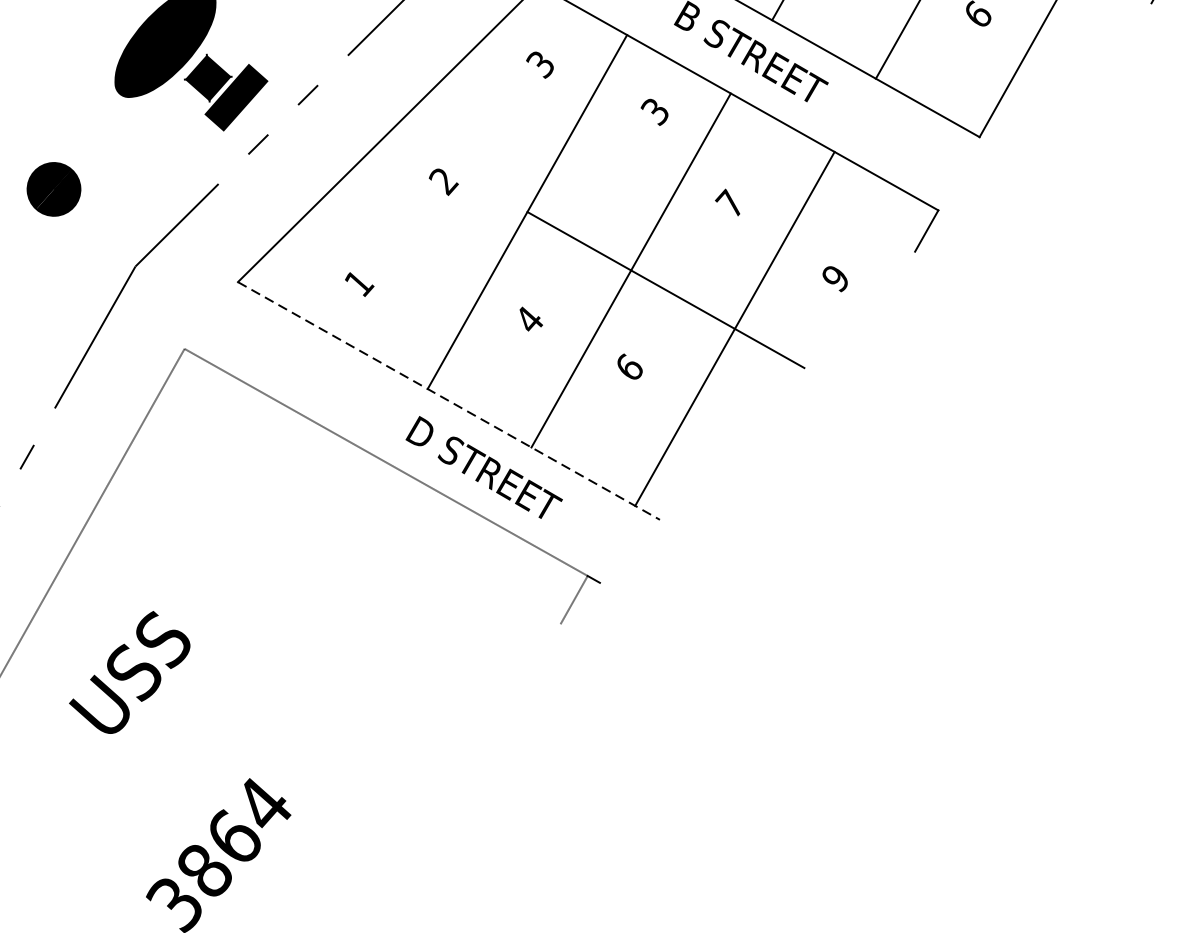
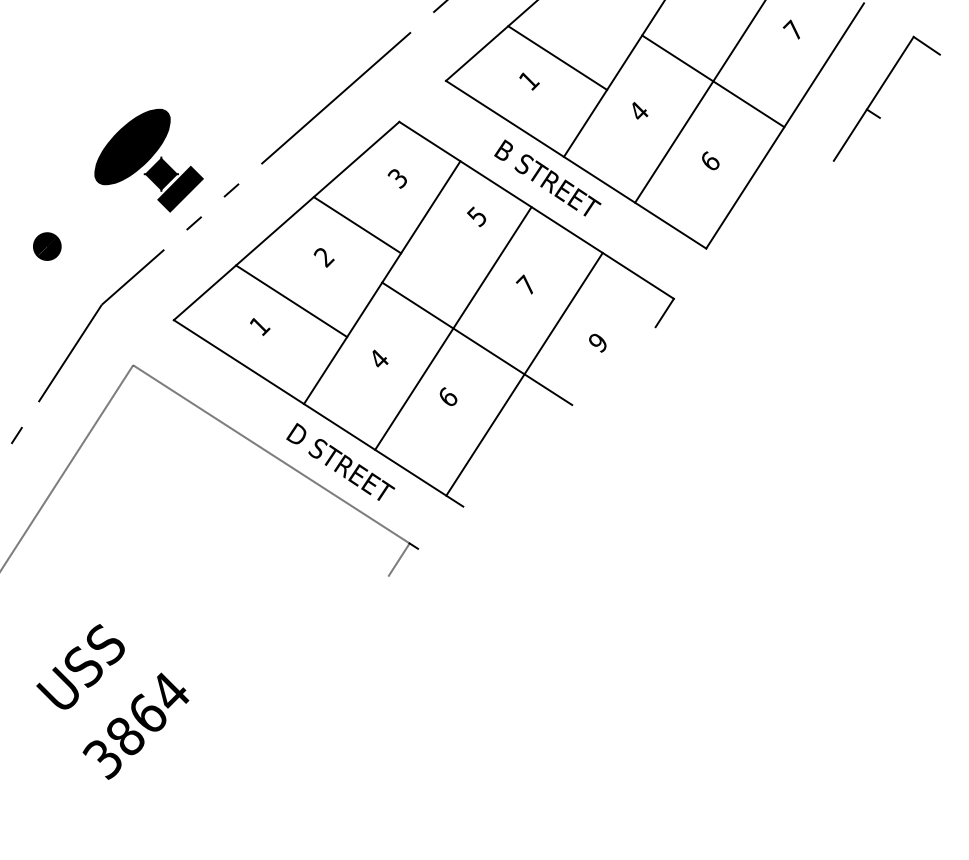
text: (654, 107) -> (476, 213), 3 -> 5
line: (487, 133) -> (357, 225), added
part: (54, 189) -> (47, 246), size x0.71
line: (401, 246) -> (291, 301), added
line: (450, 401) -> (319, 413), dashed -> solid
text: (129, 672) -> (80, 666), moved

